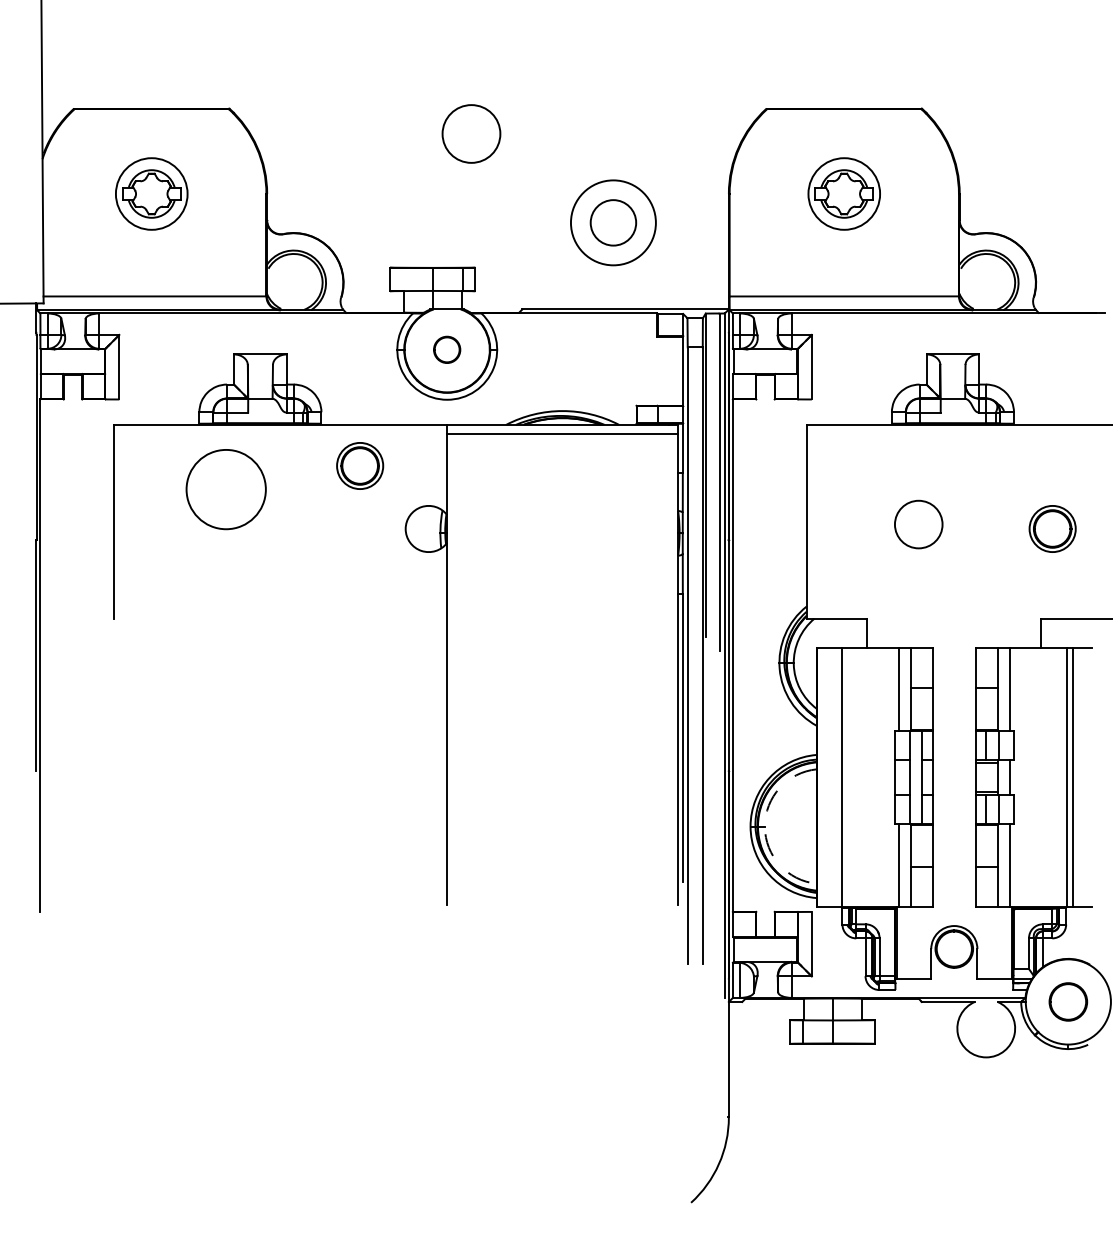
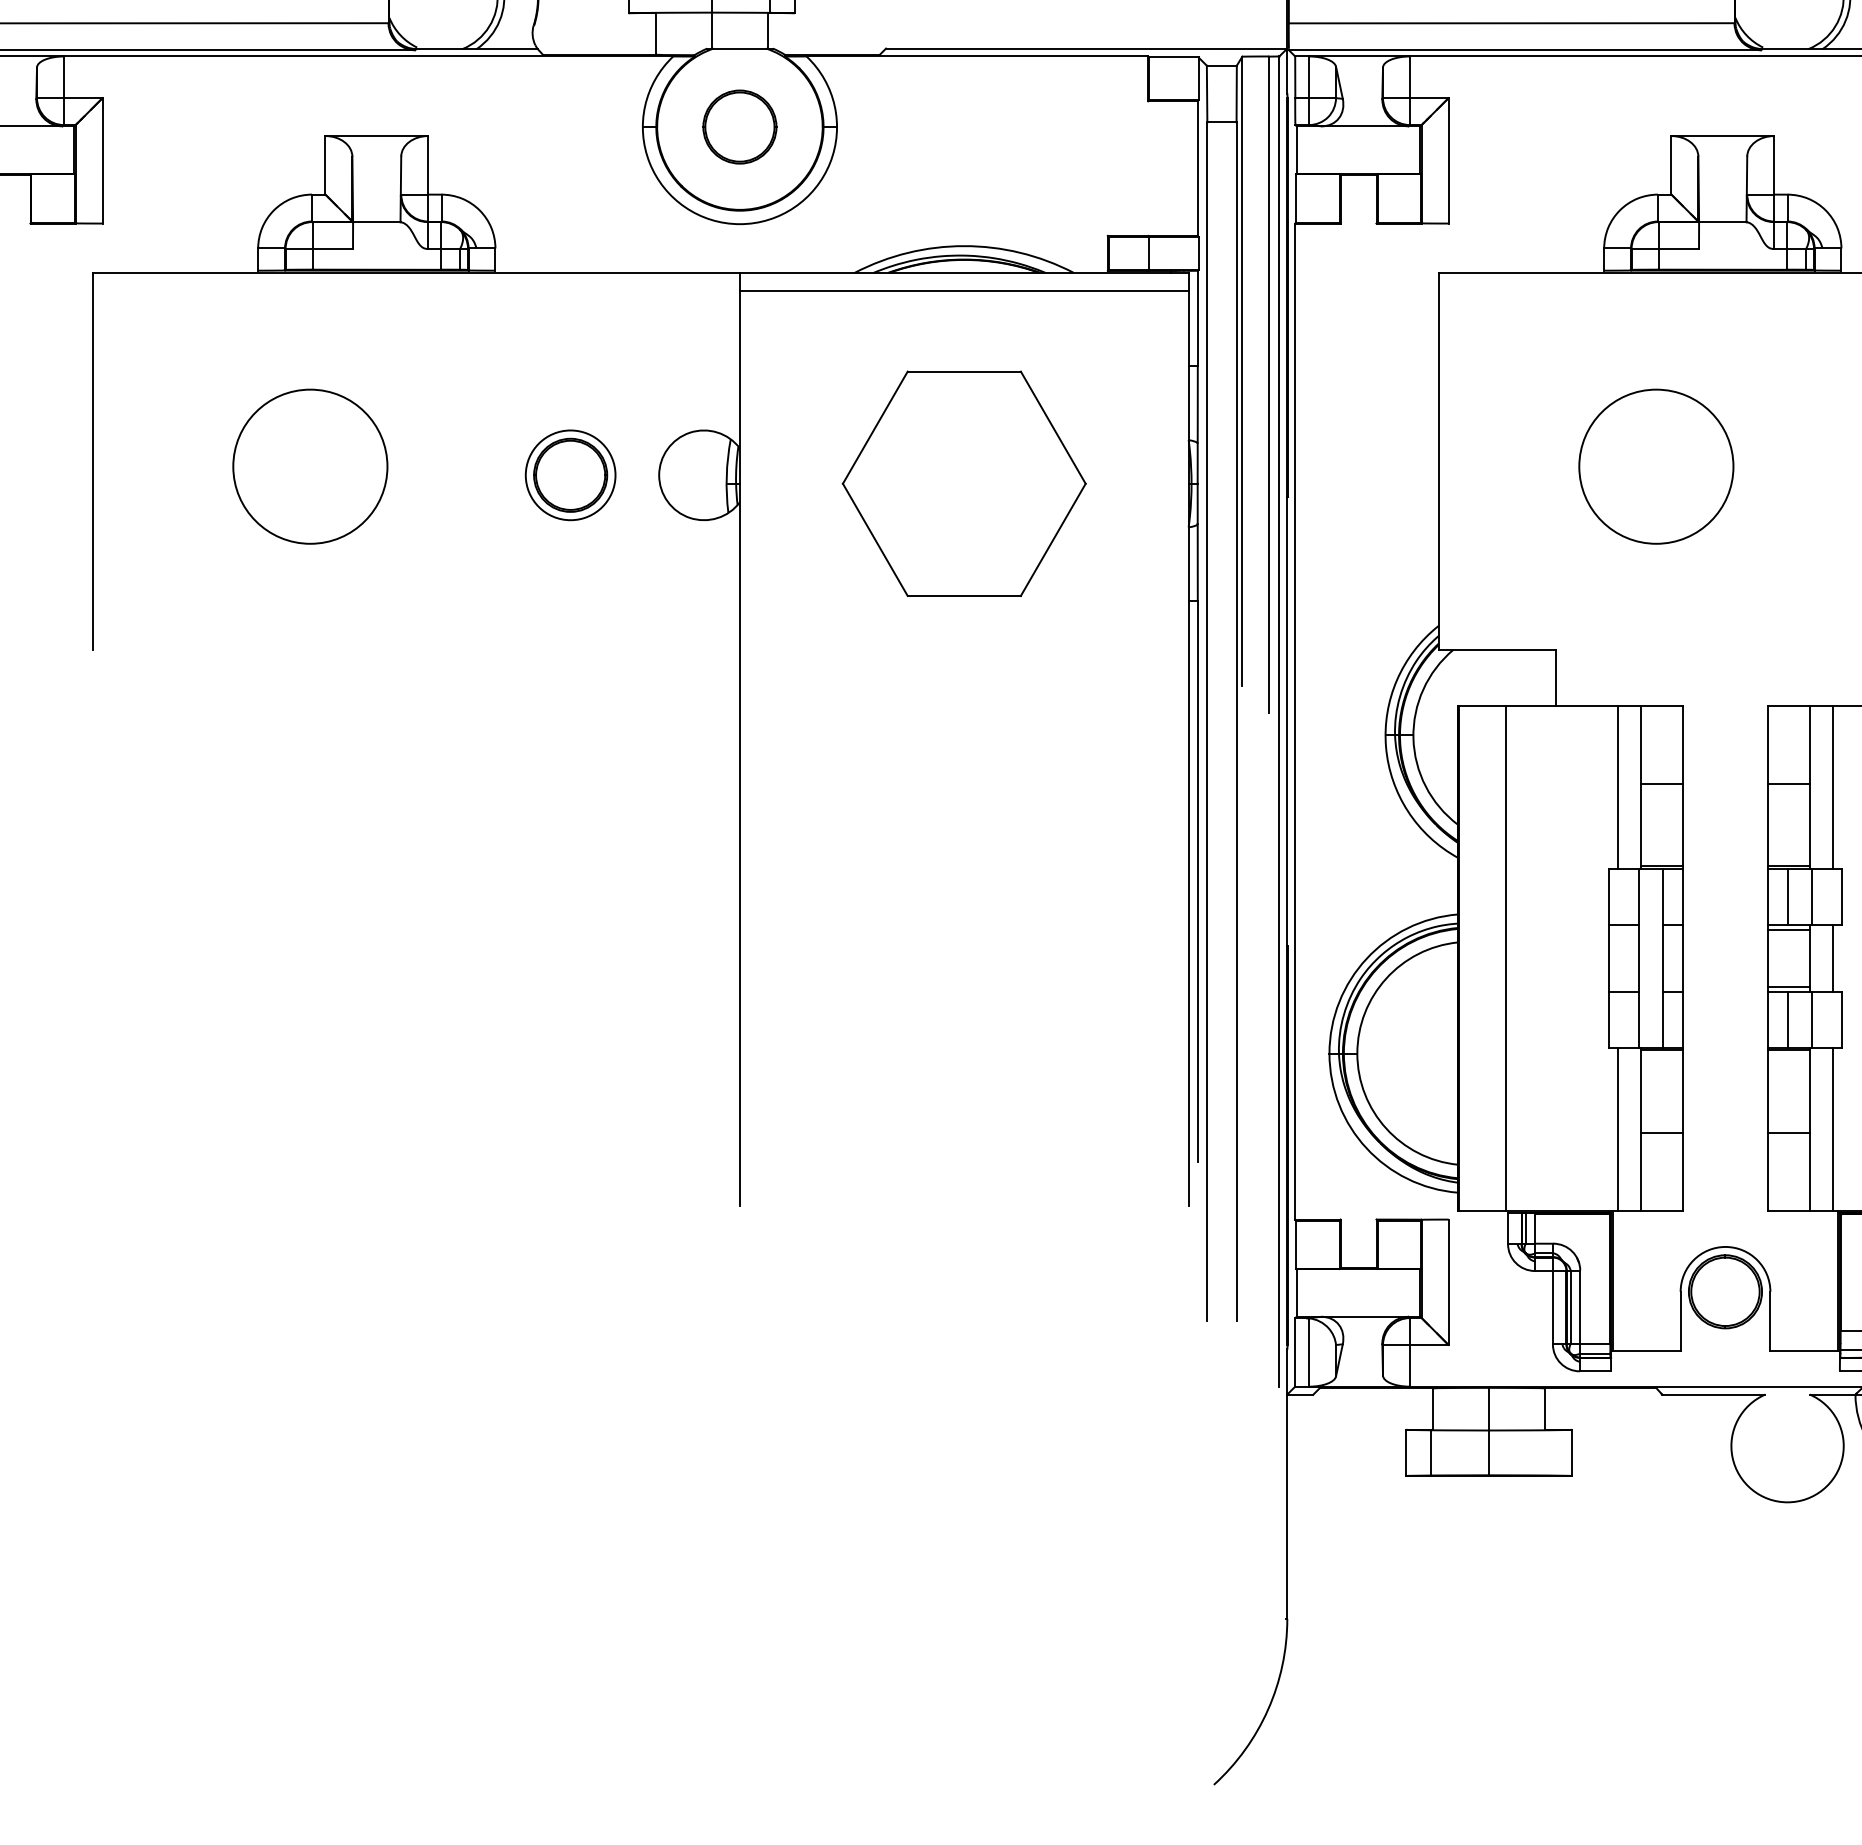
circle: (446, 349) -> (738, 126), size x1.43
part: (360, 465) -> (571, 474), moved
circle: (225, 489) -> (308, 466), moved
circle: (918, 524) -> (1655, 466), size x1.67
part: (562, 533) -> (963, 484), added
arc: (764, 826) -> (1356, 1053), dashed -> solid

